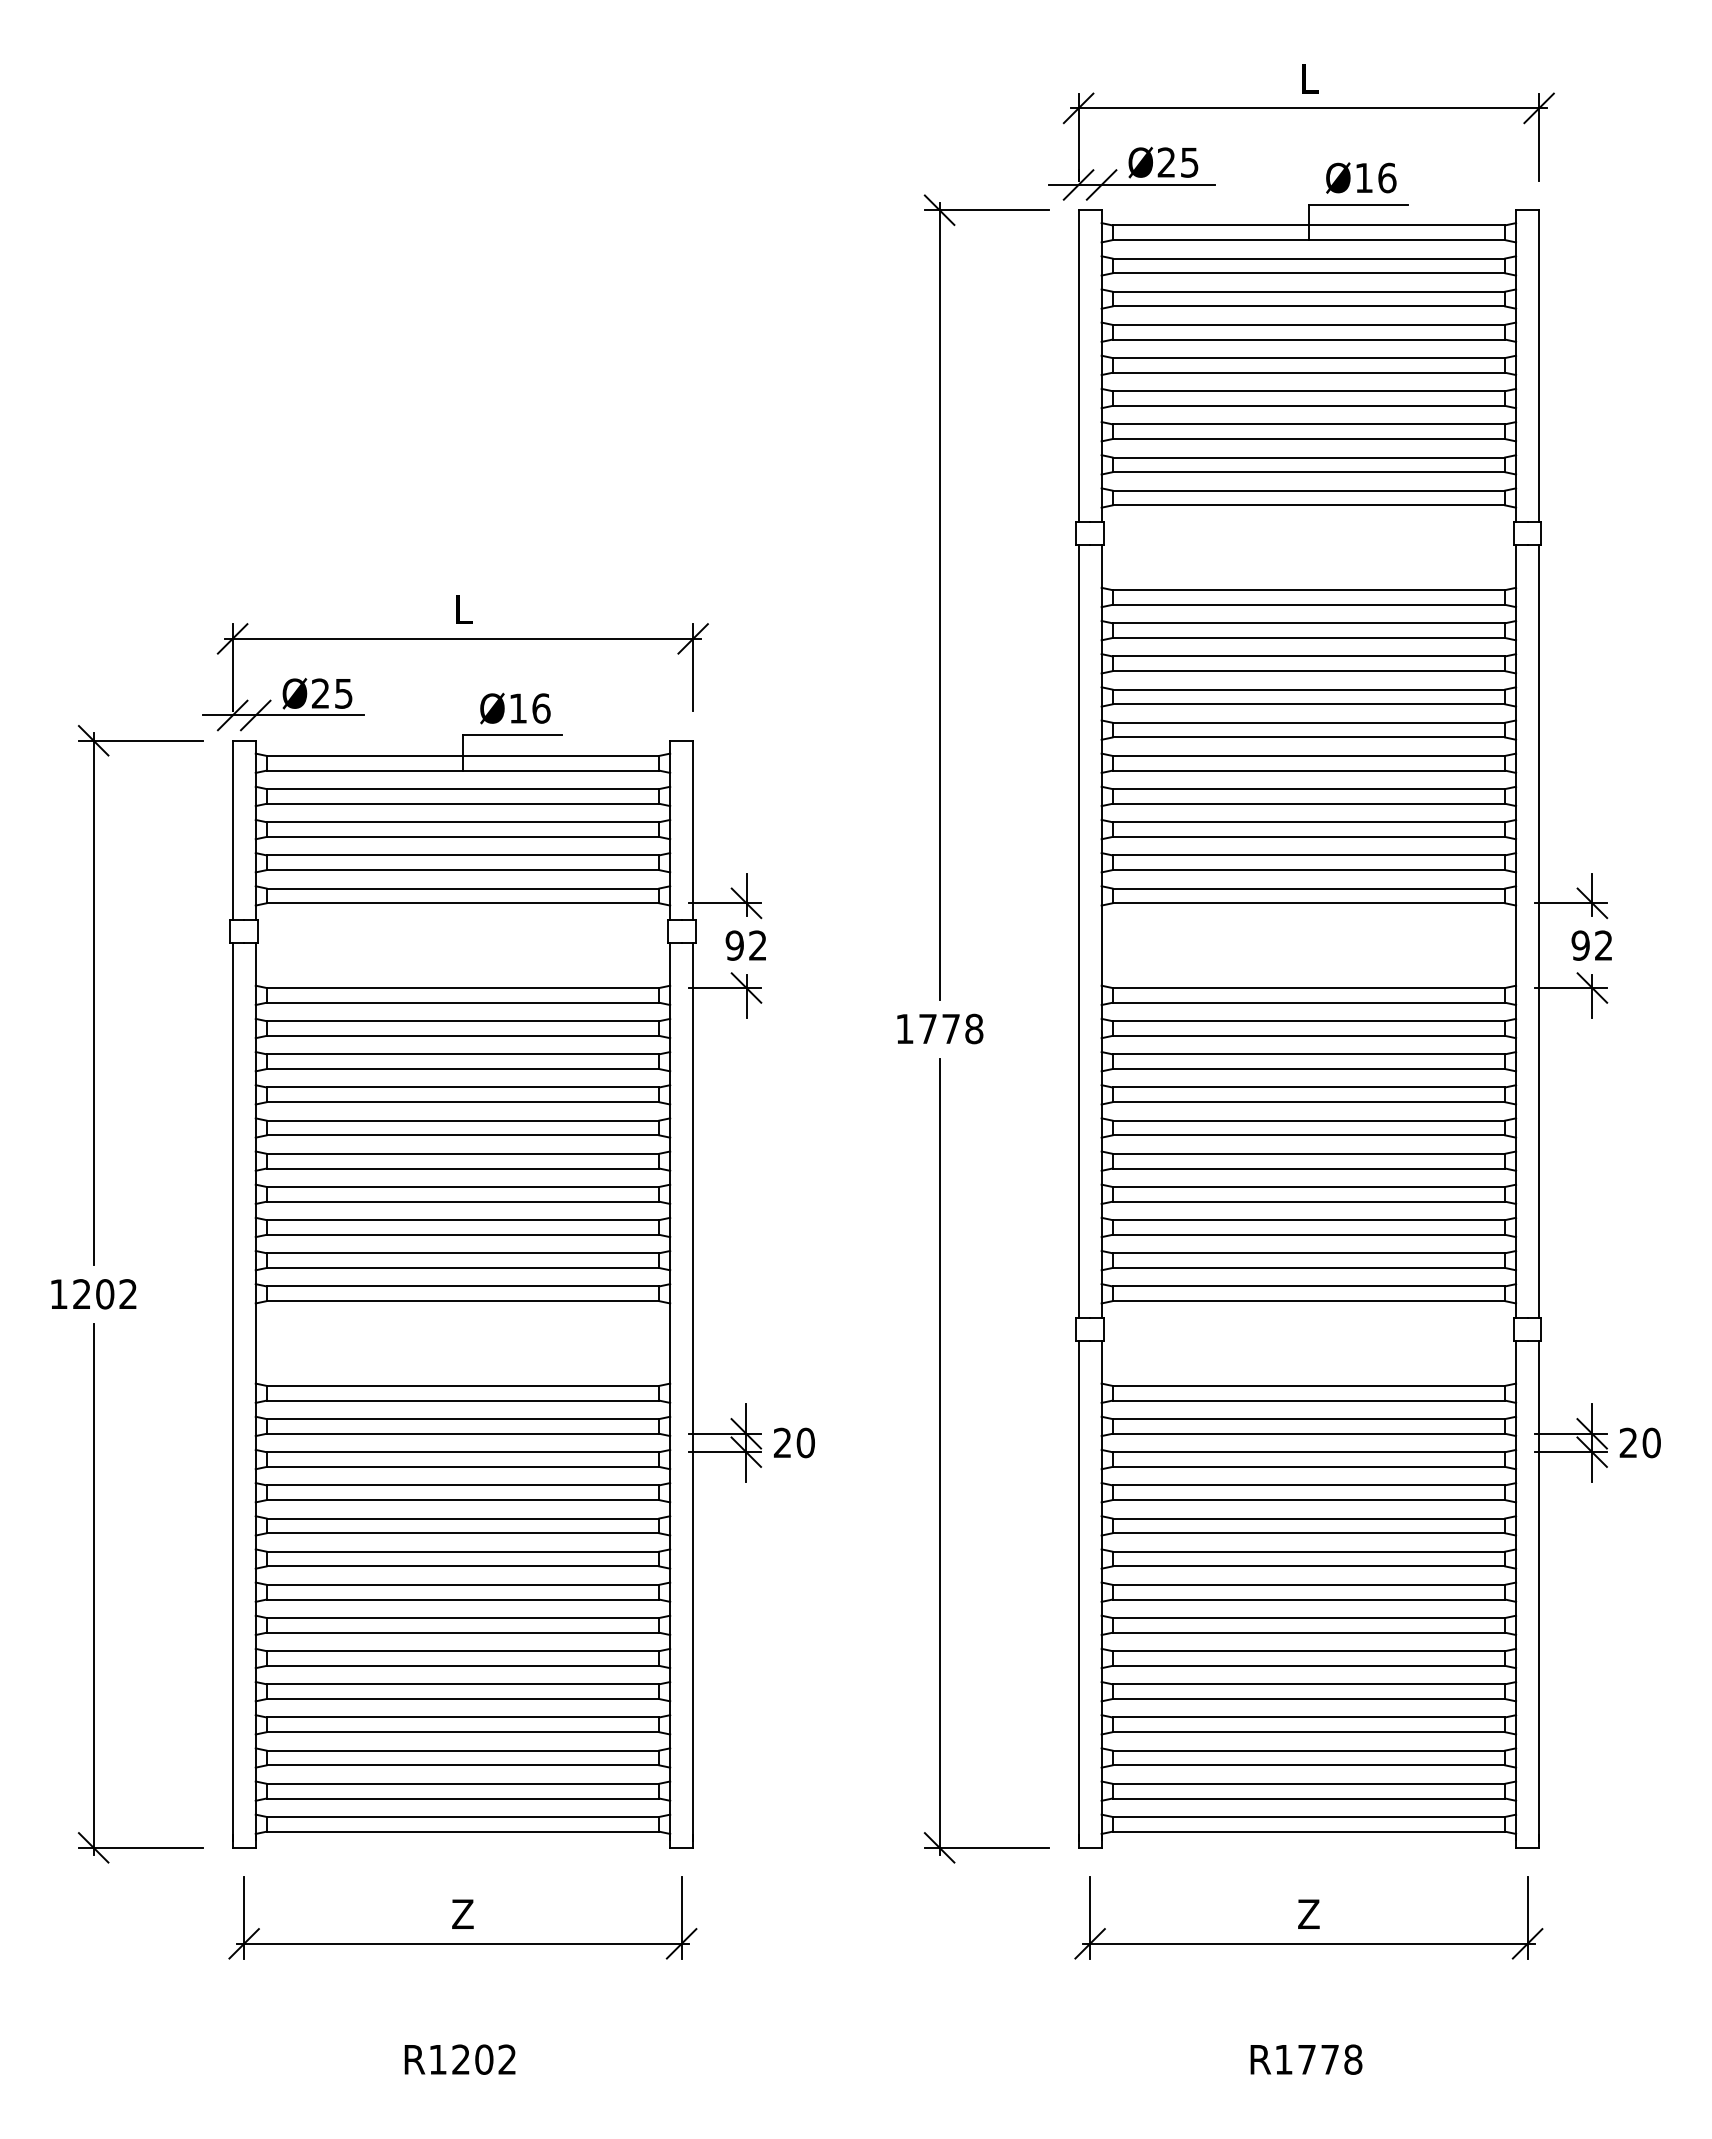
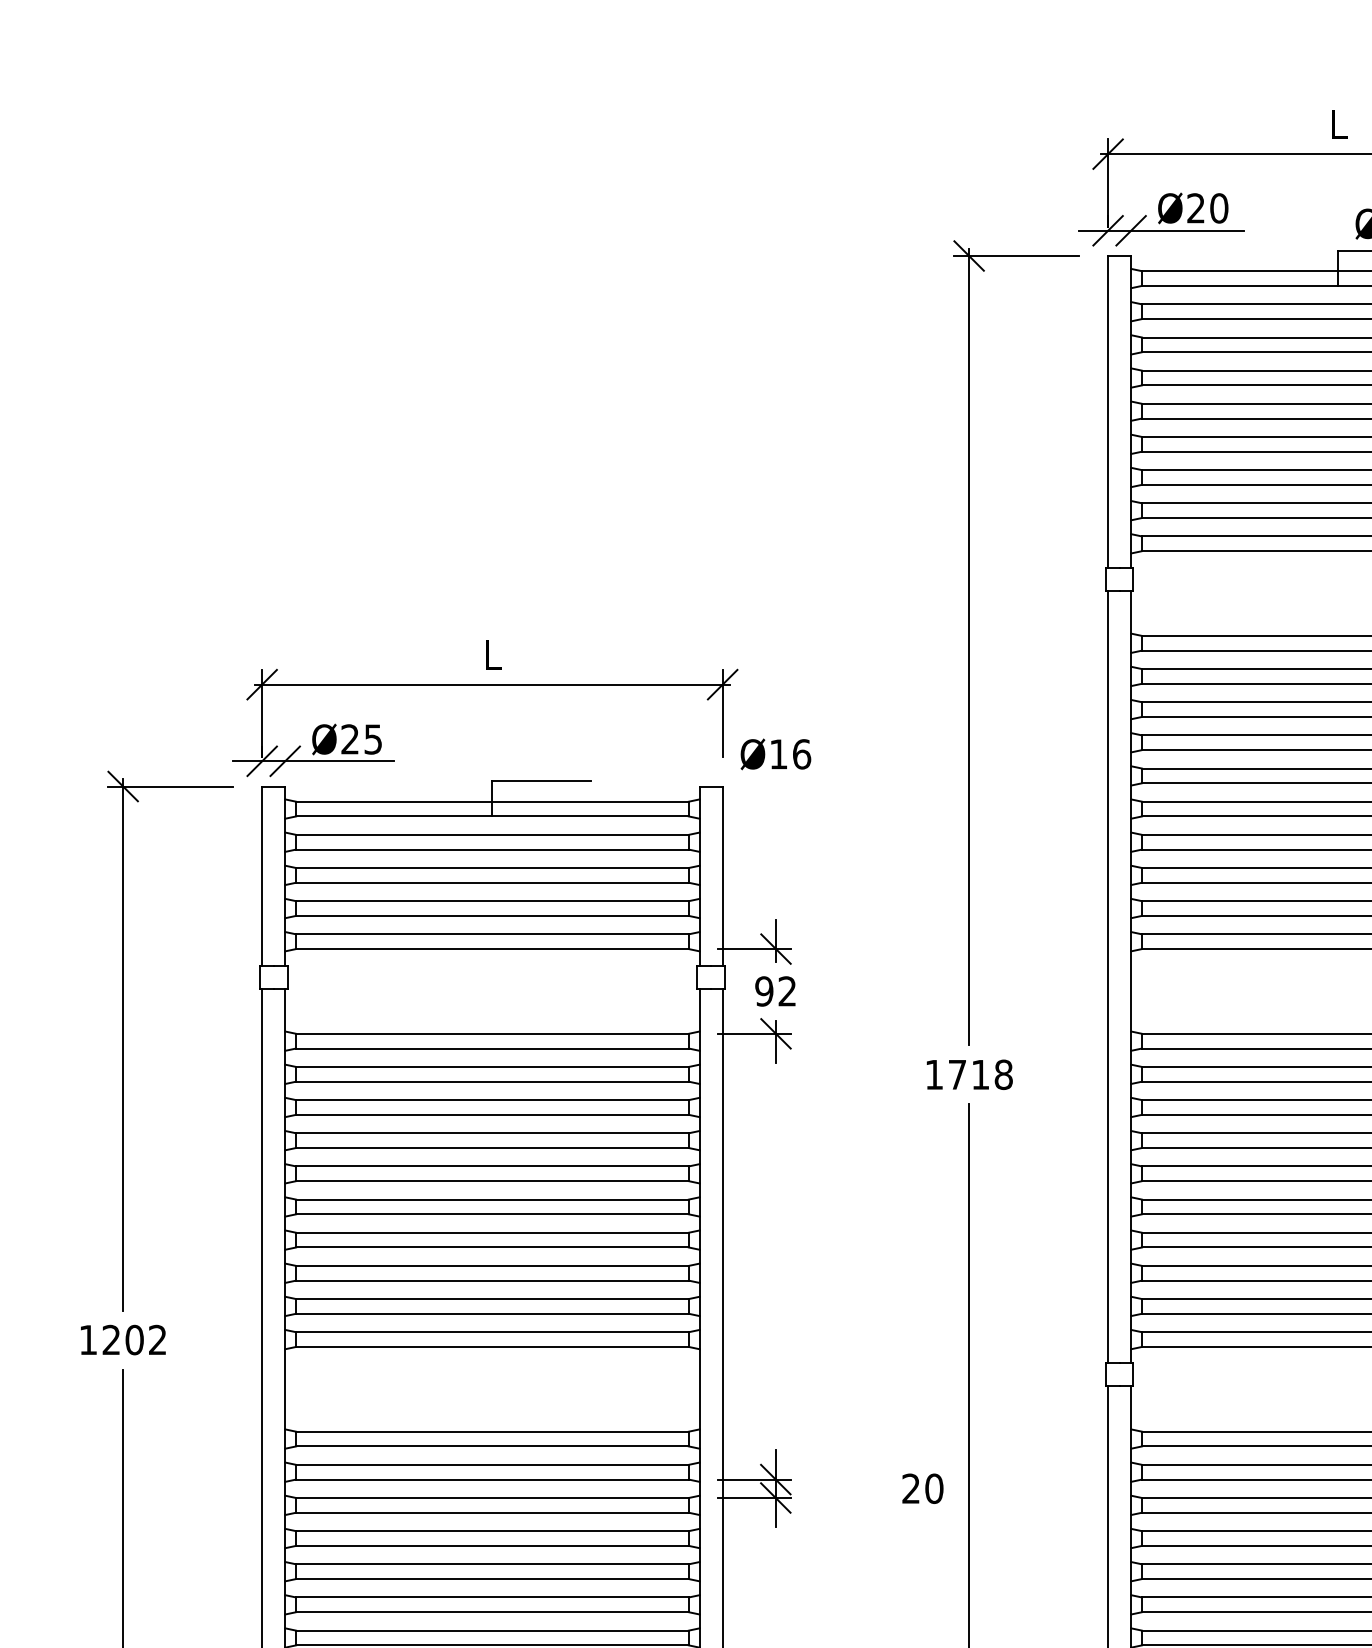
text: (1189, 162) -> (1219, 208), Ø25 -> Ø20
text: (515, 708) -> (776, 754), moved
text: (950, 1028) -> (980, 1074), 1778 -> 1718
text: (794, 1442) -> (923, 1488), moved

